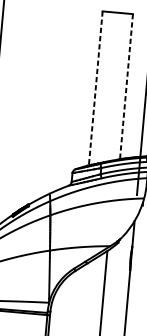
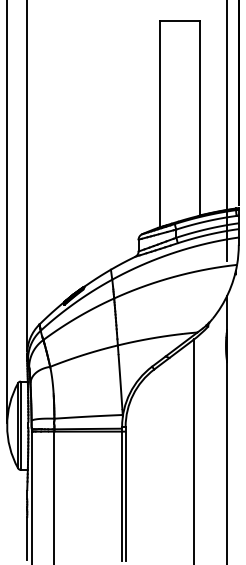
line: (126, 86) -> (200, 118), dashed -> solid
line: (95, 88) -> (159, 124), dashed -> solid

